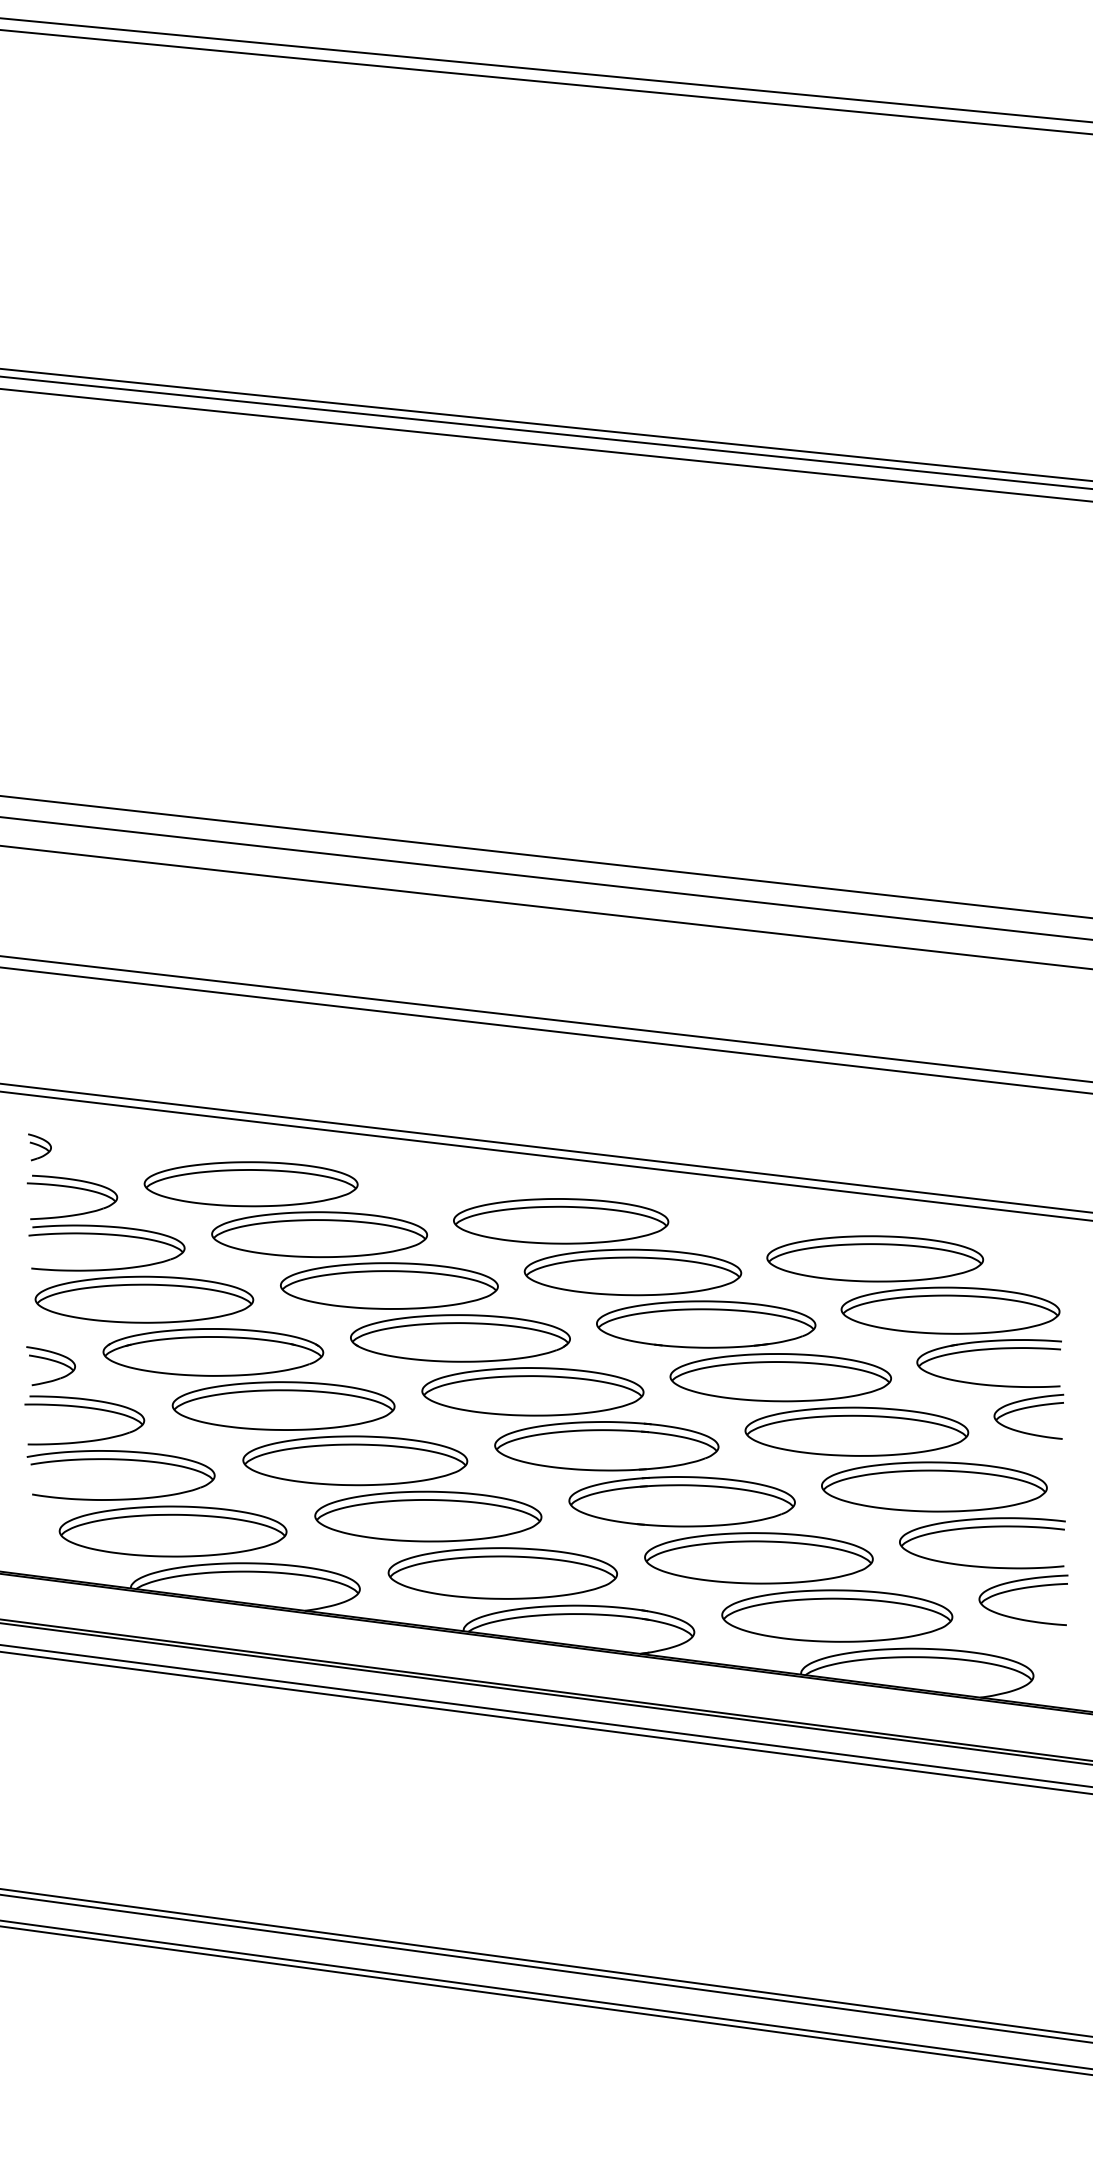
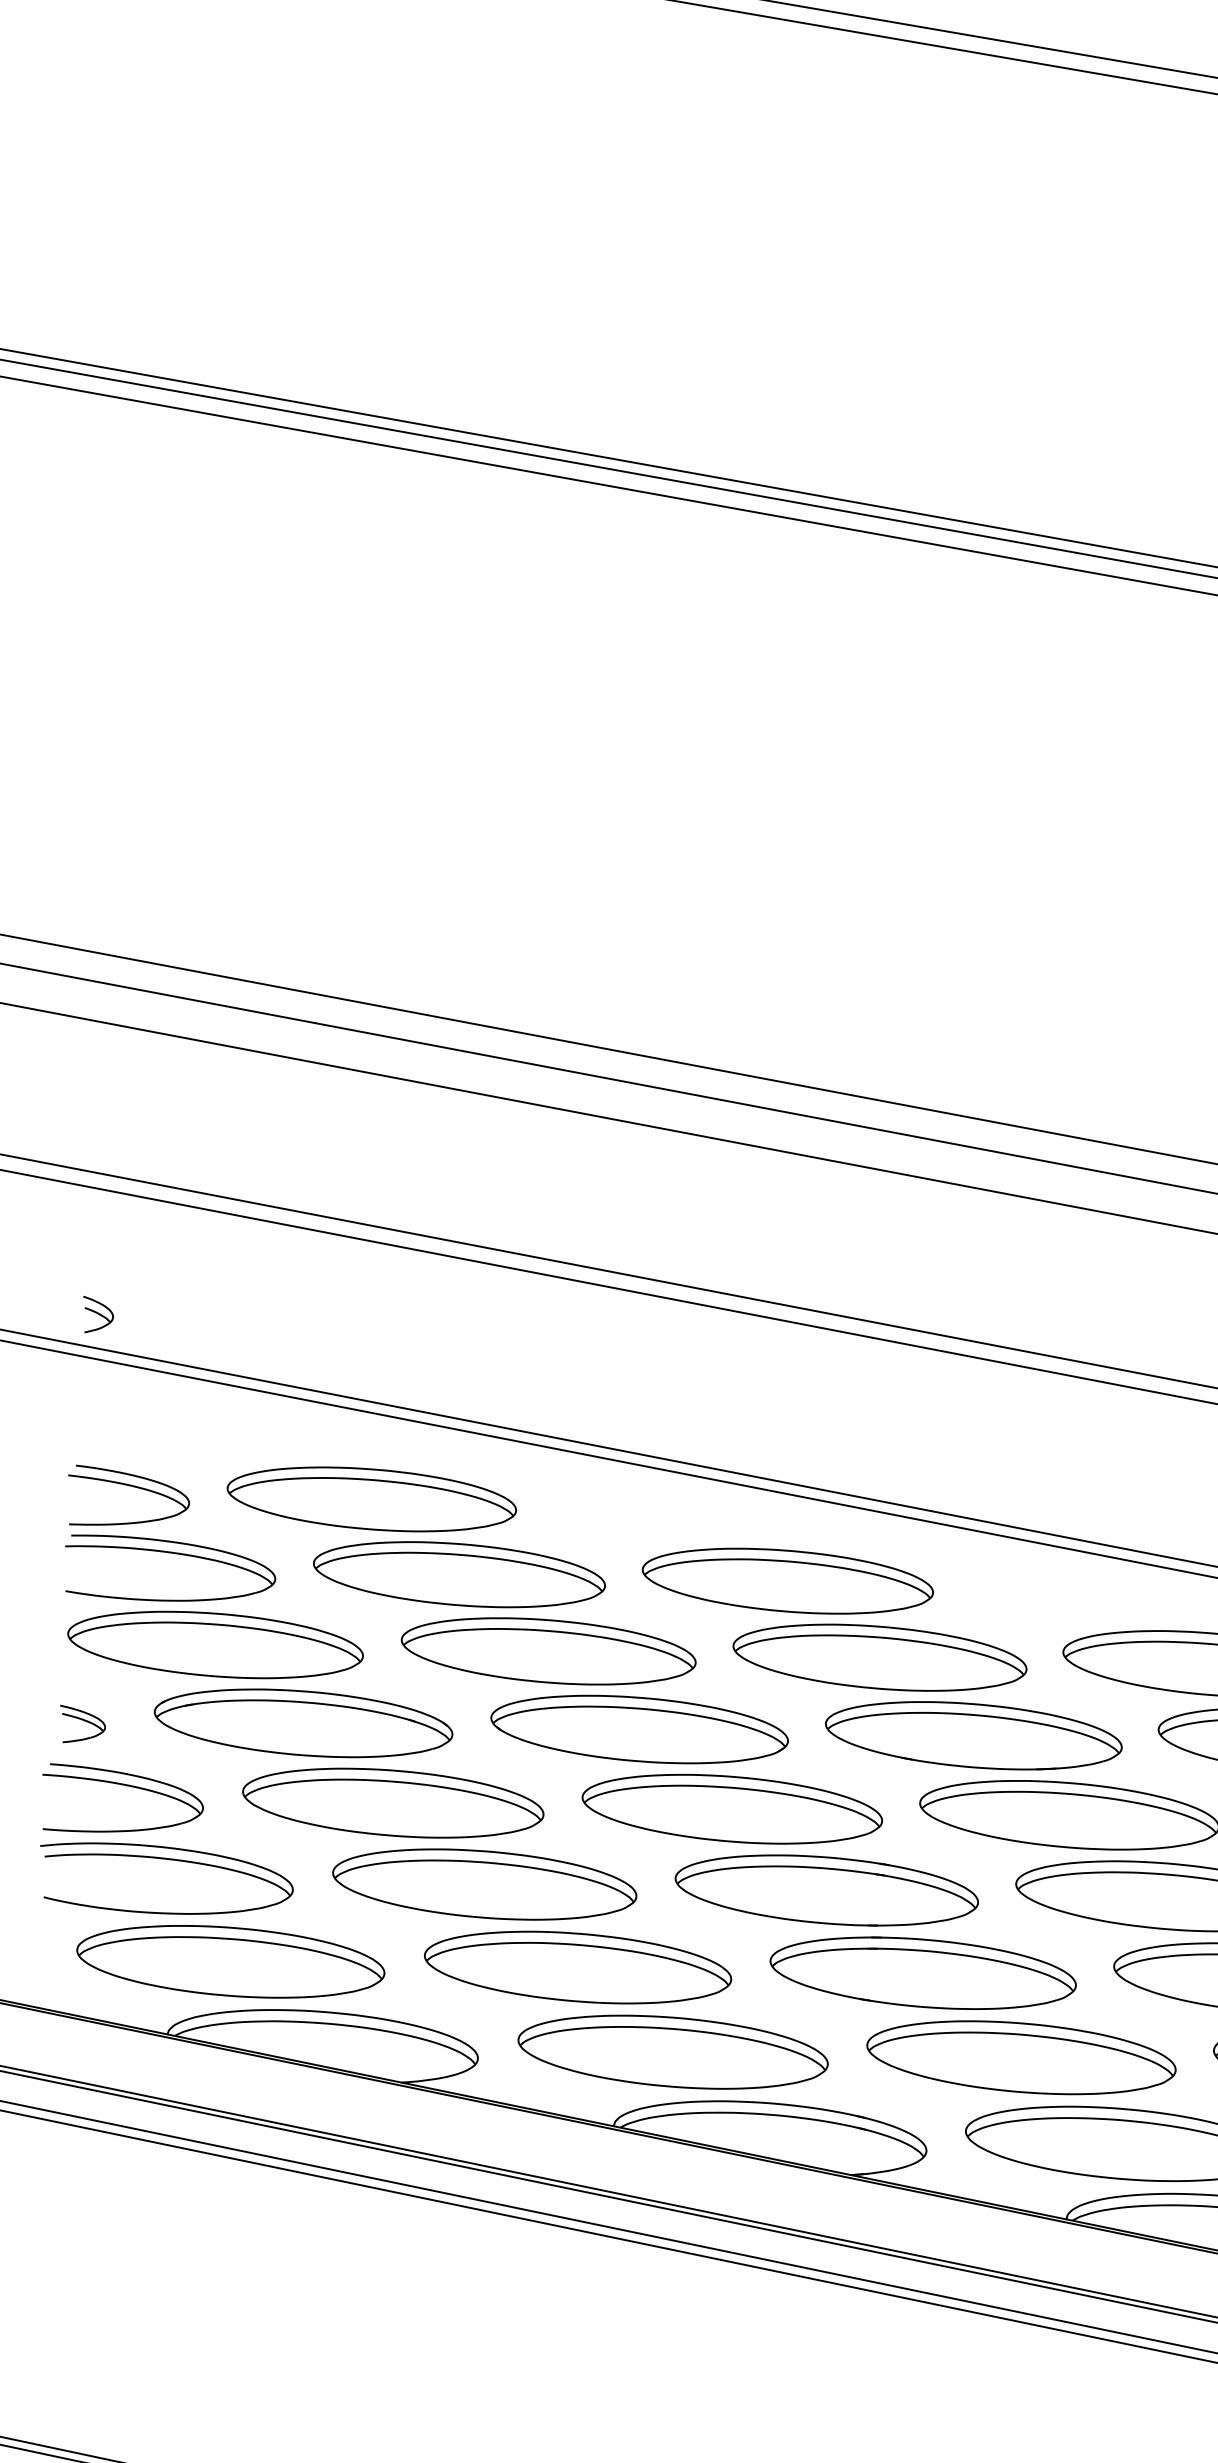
part: (39, 1147) -> (97, 1315), moved
part: (50, 1366) -> (81, 1725), size x0.7

